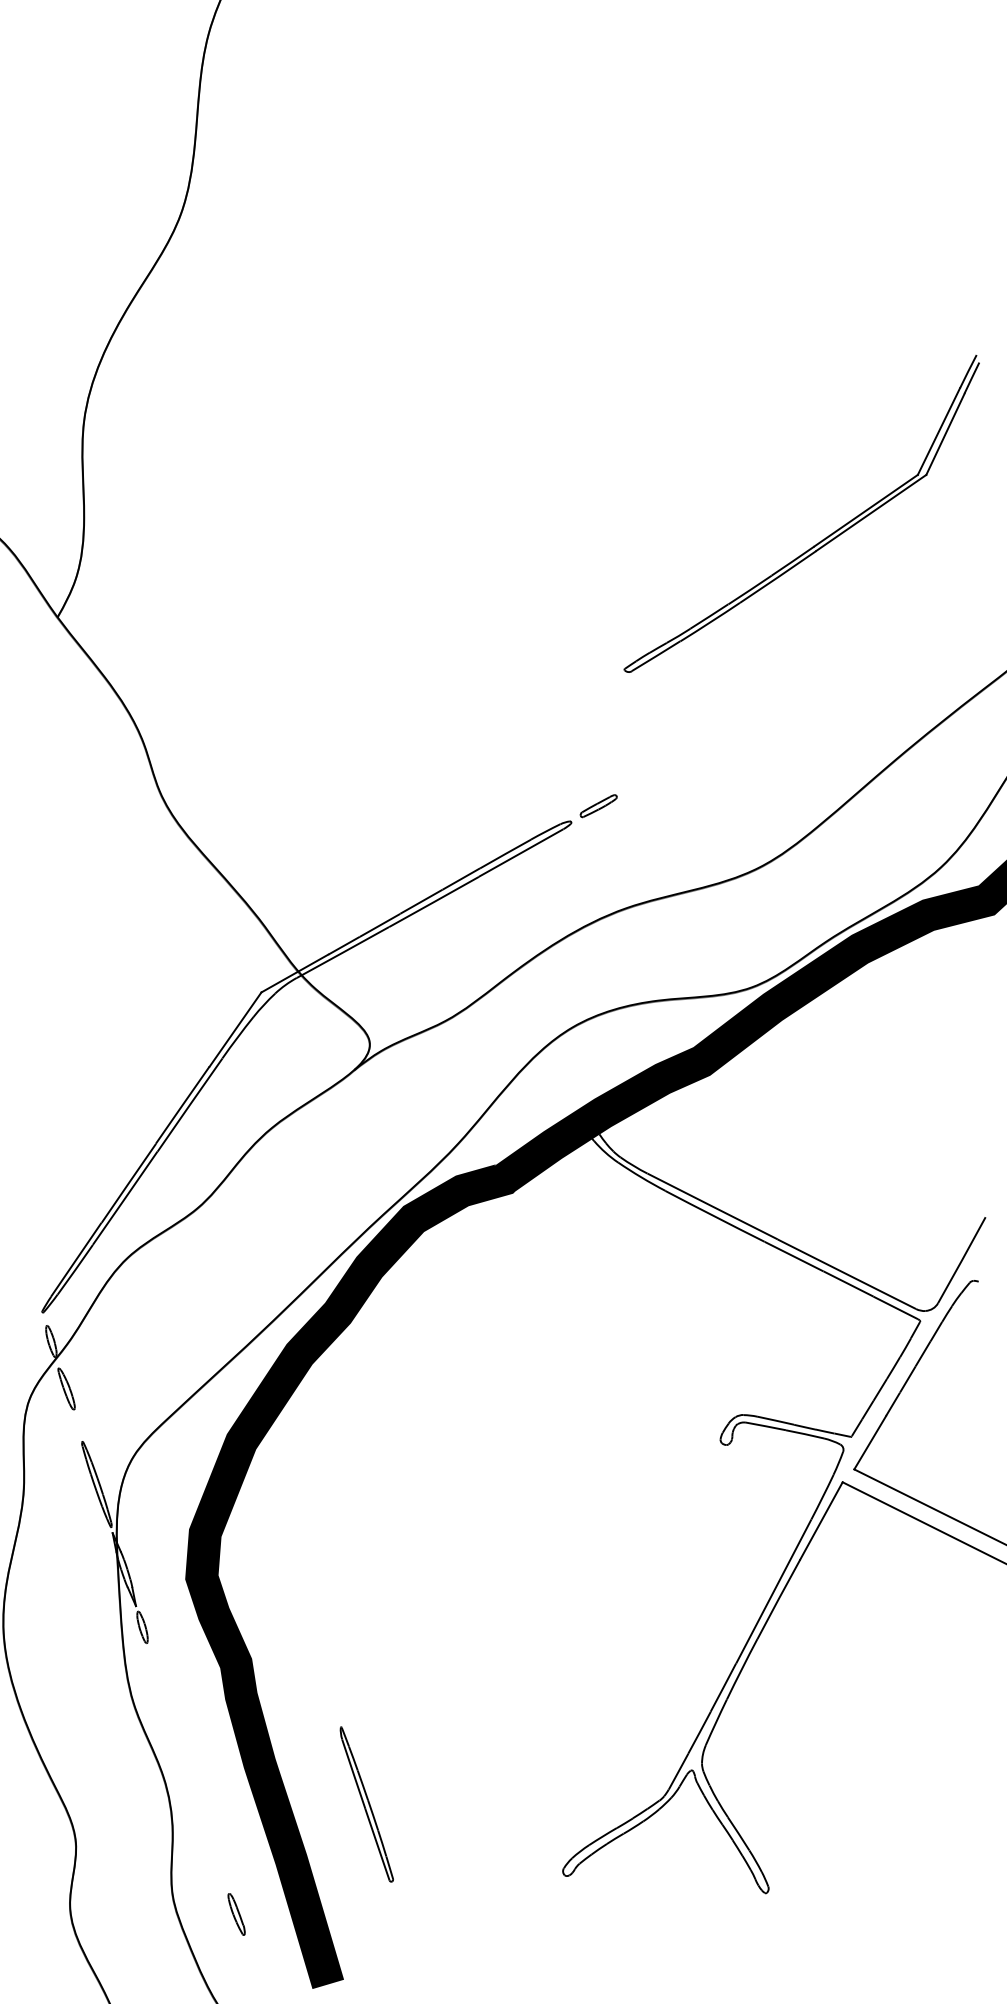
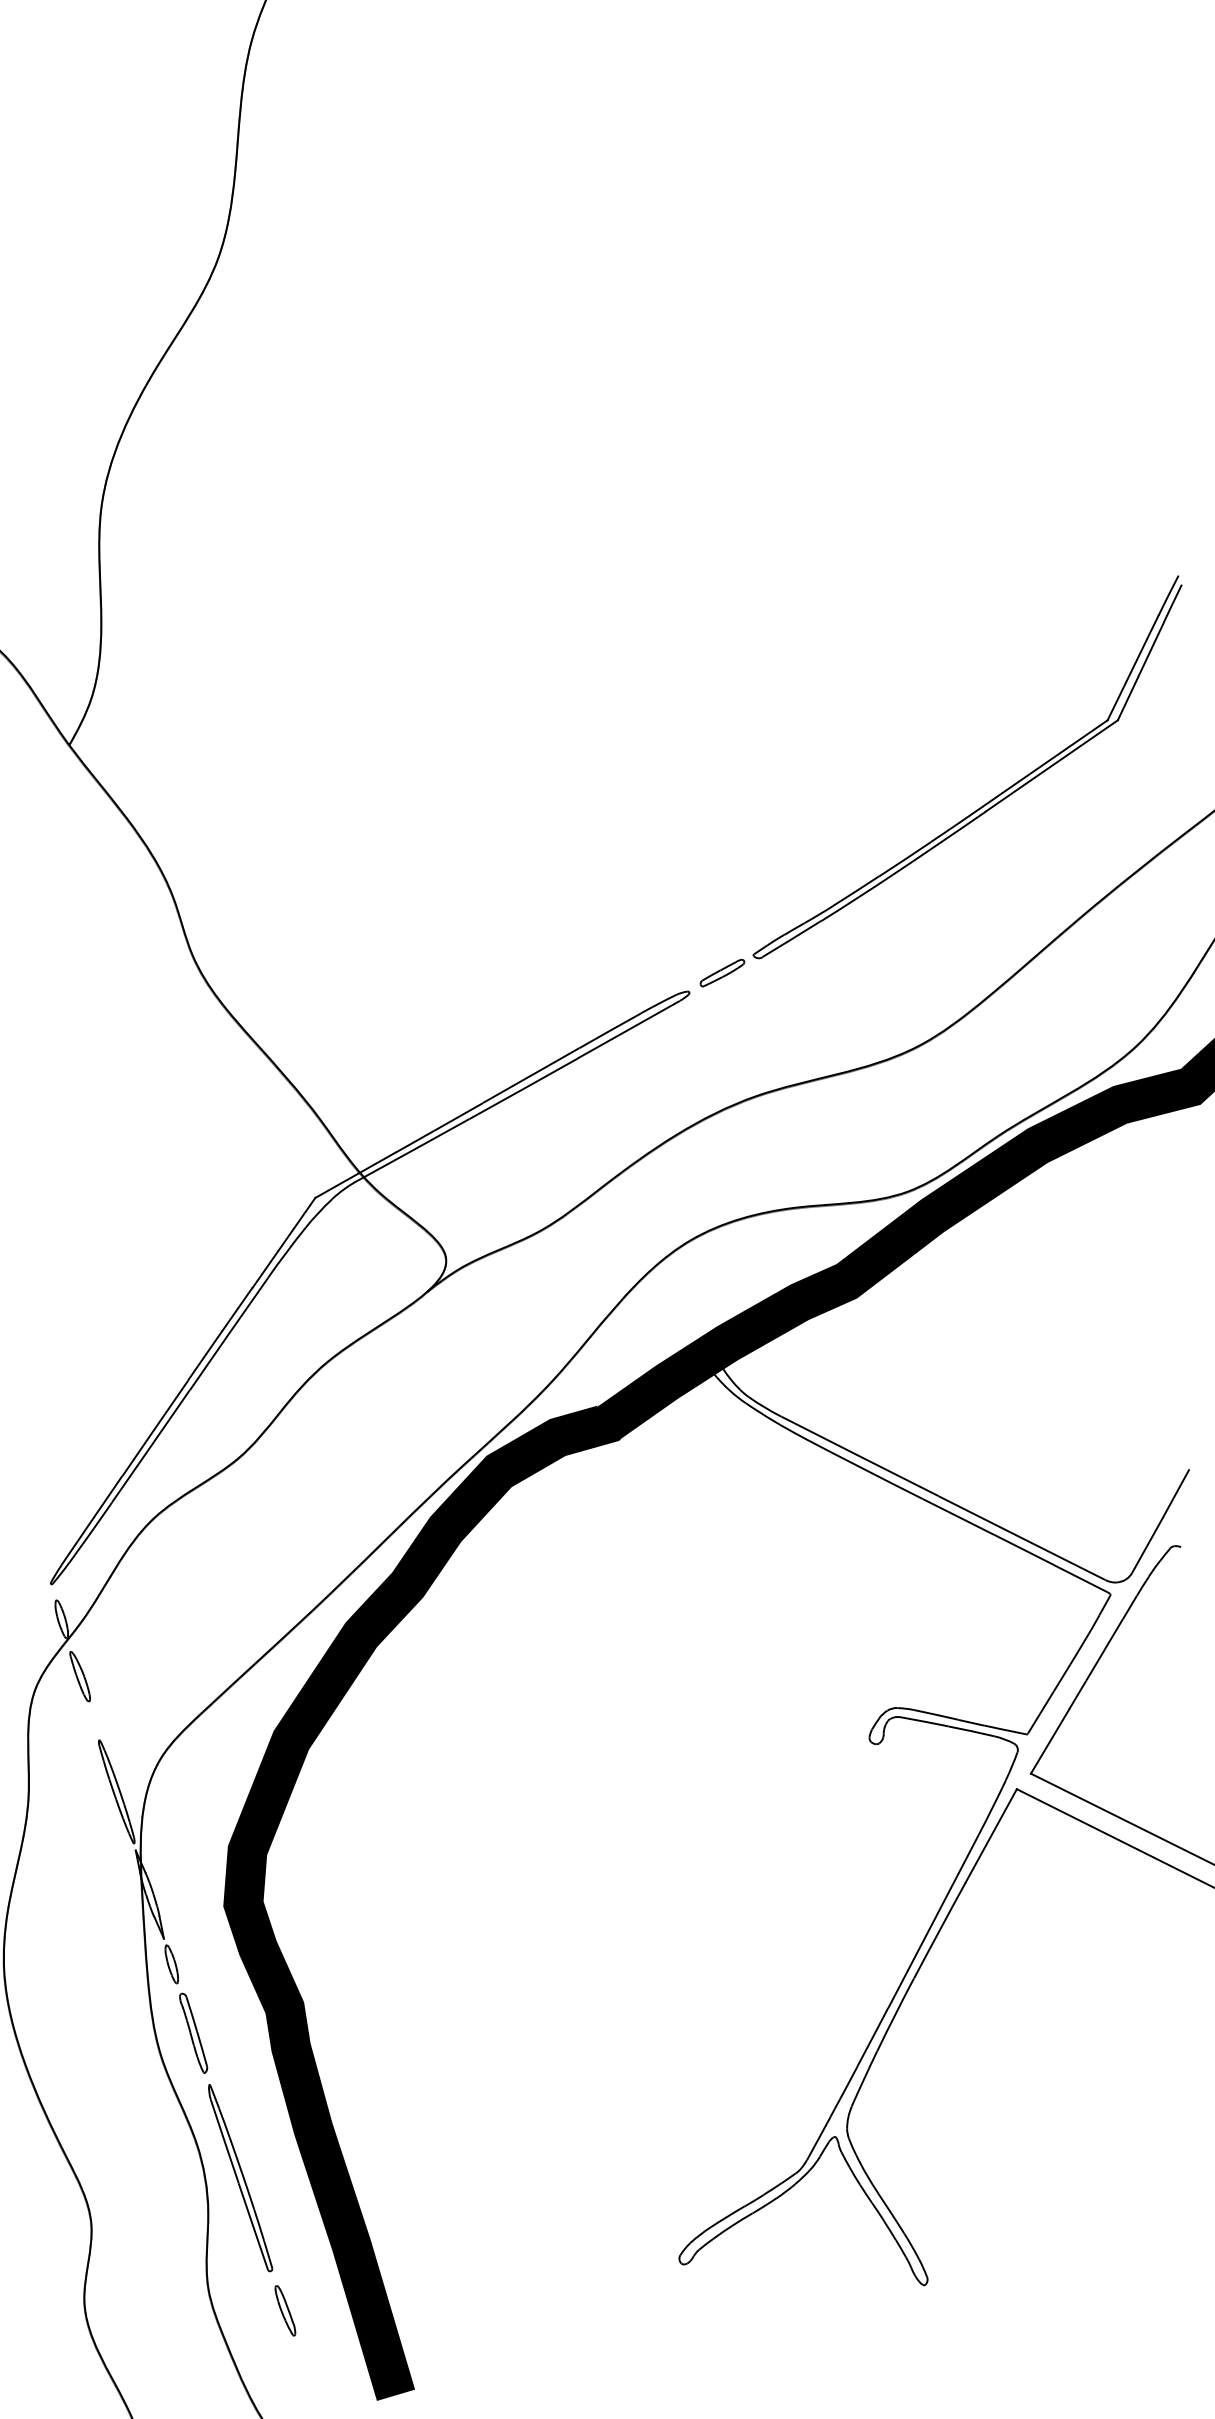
part: (819, 541) -> (989, 800), moved
part: (160, 1683) -> (193, 2032), added
part: (366, 1804) -> (240, 2178), moved

